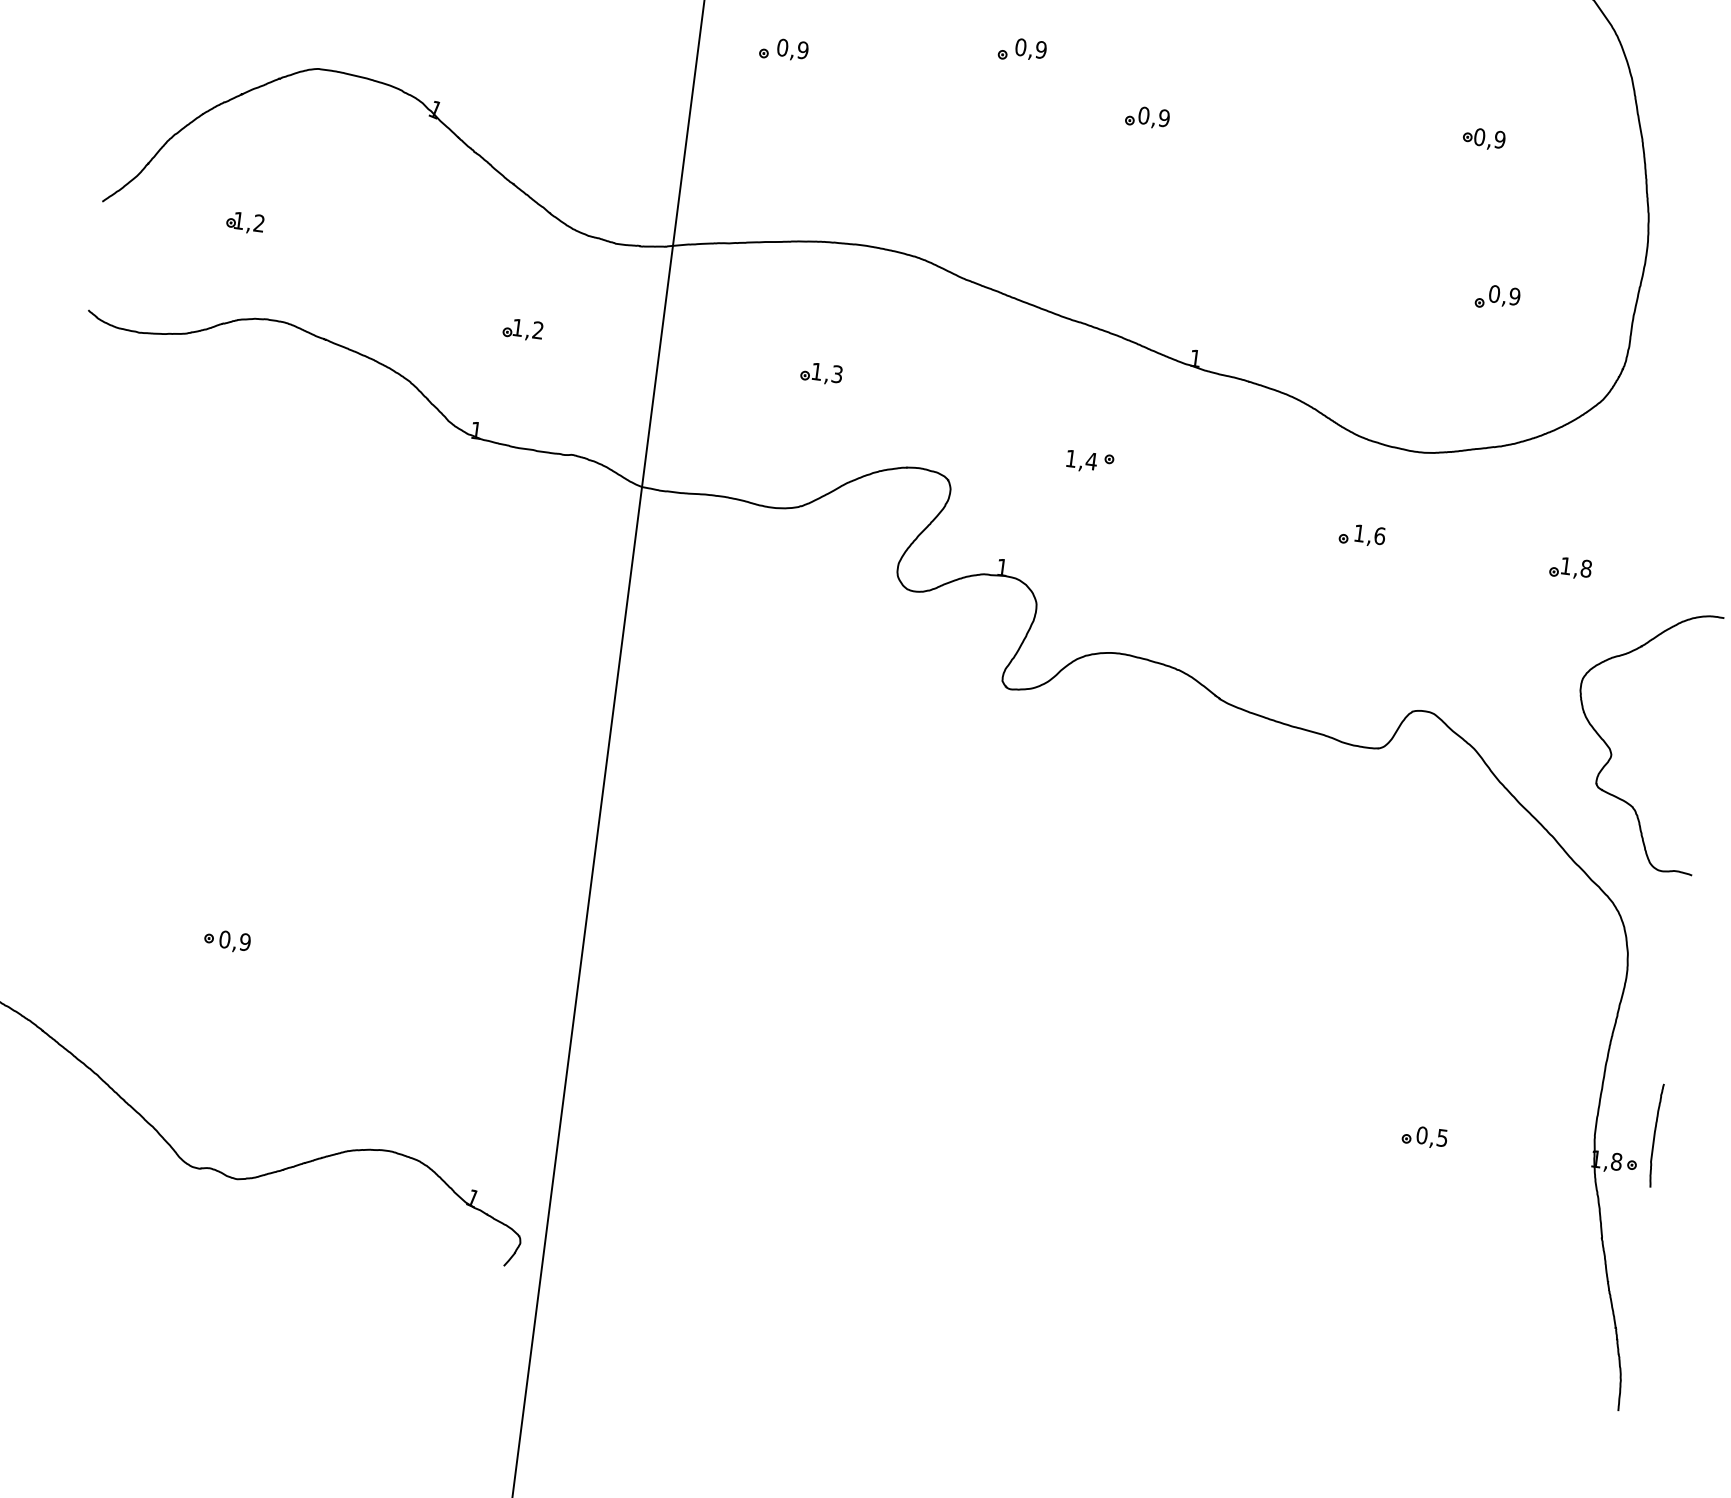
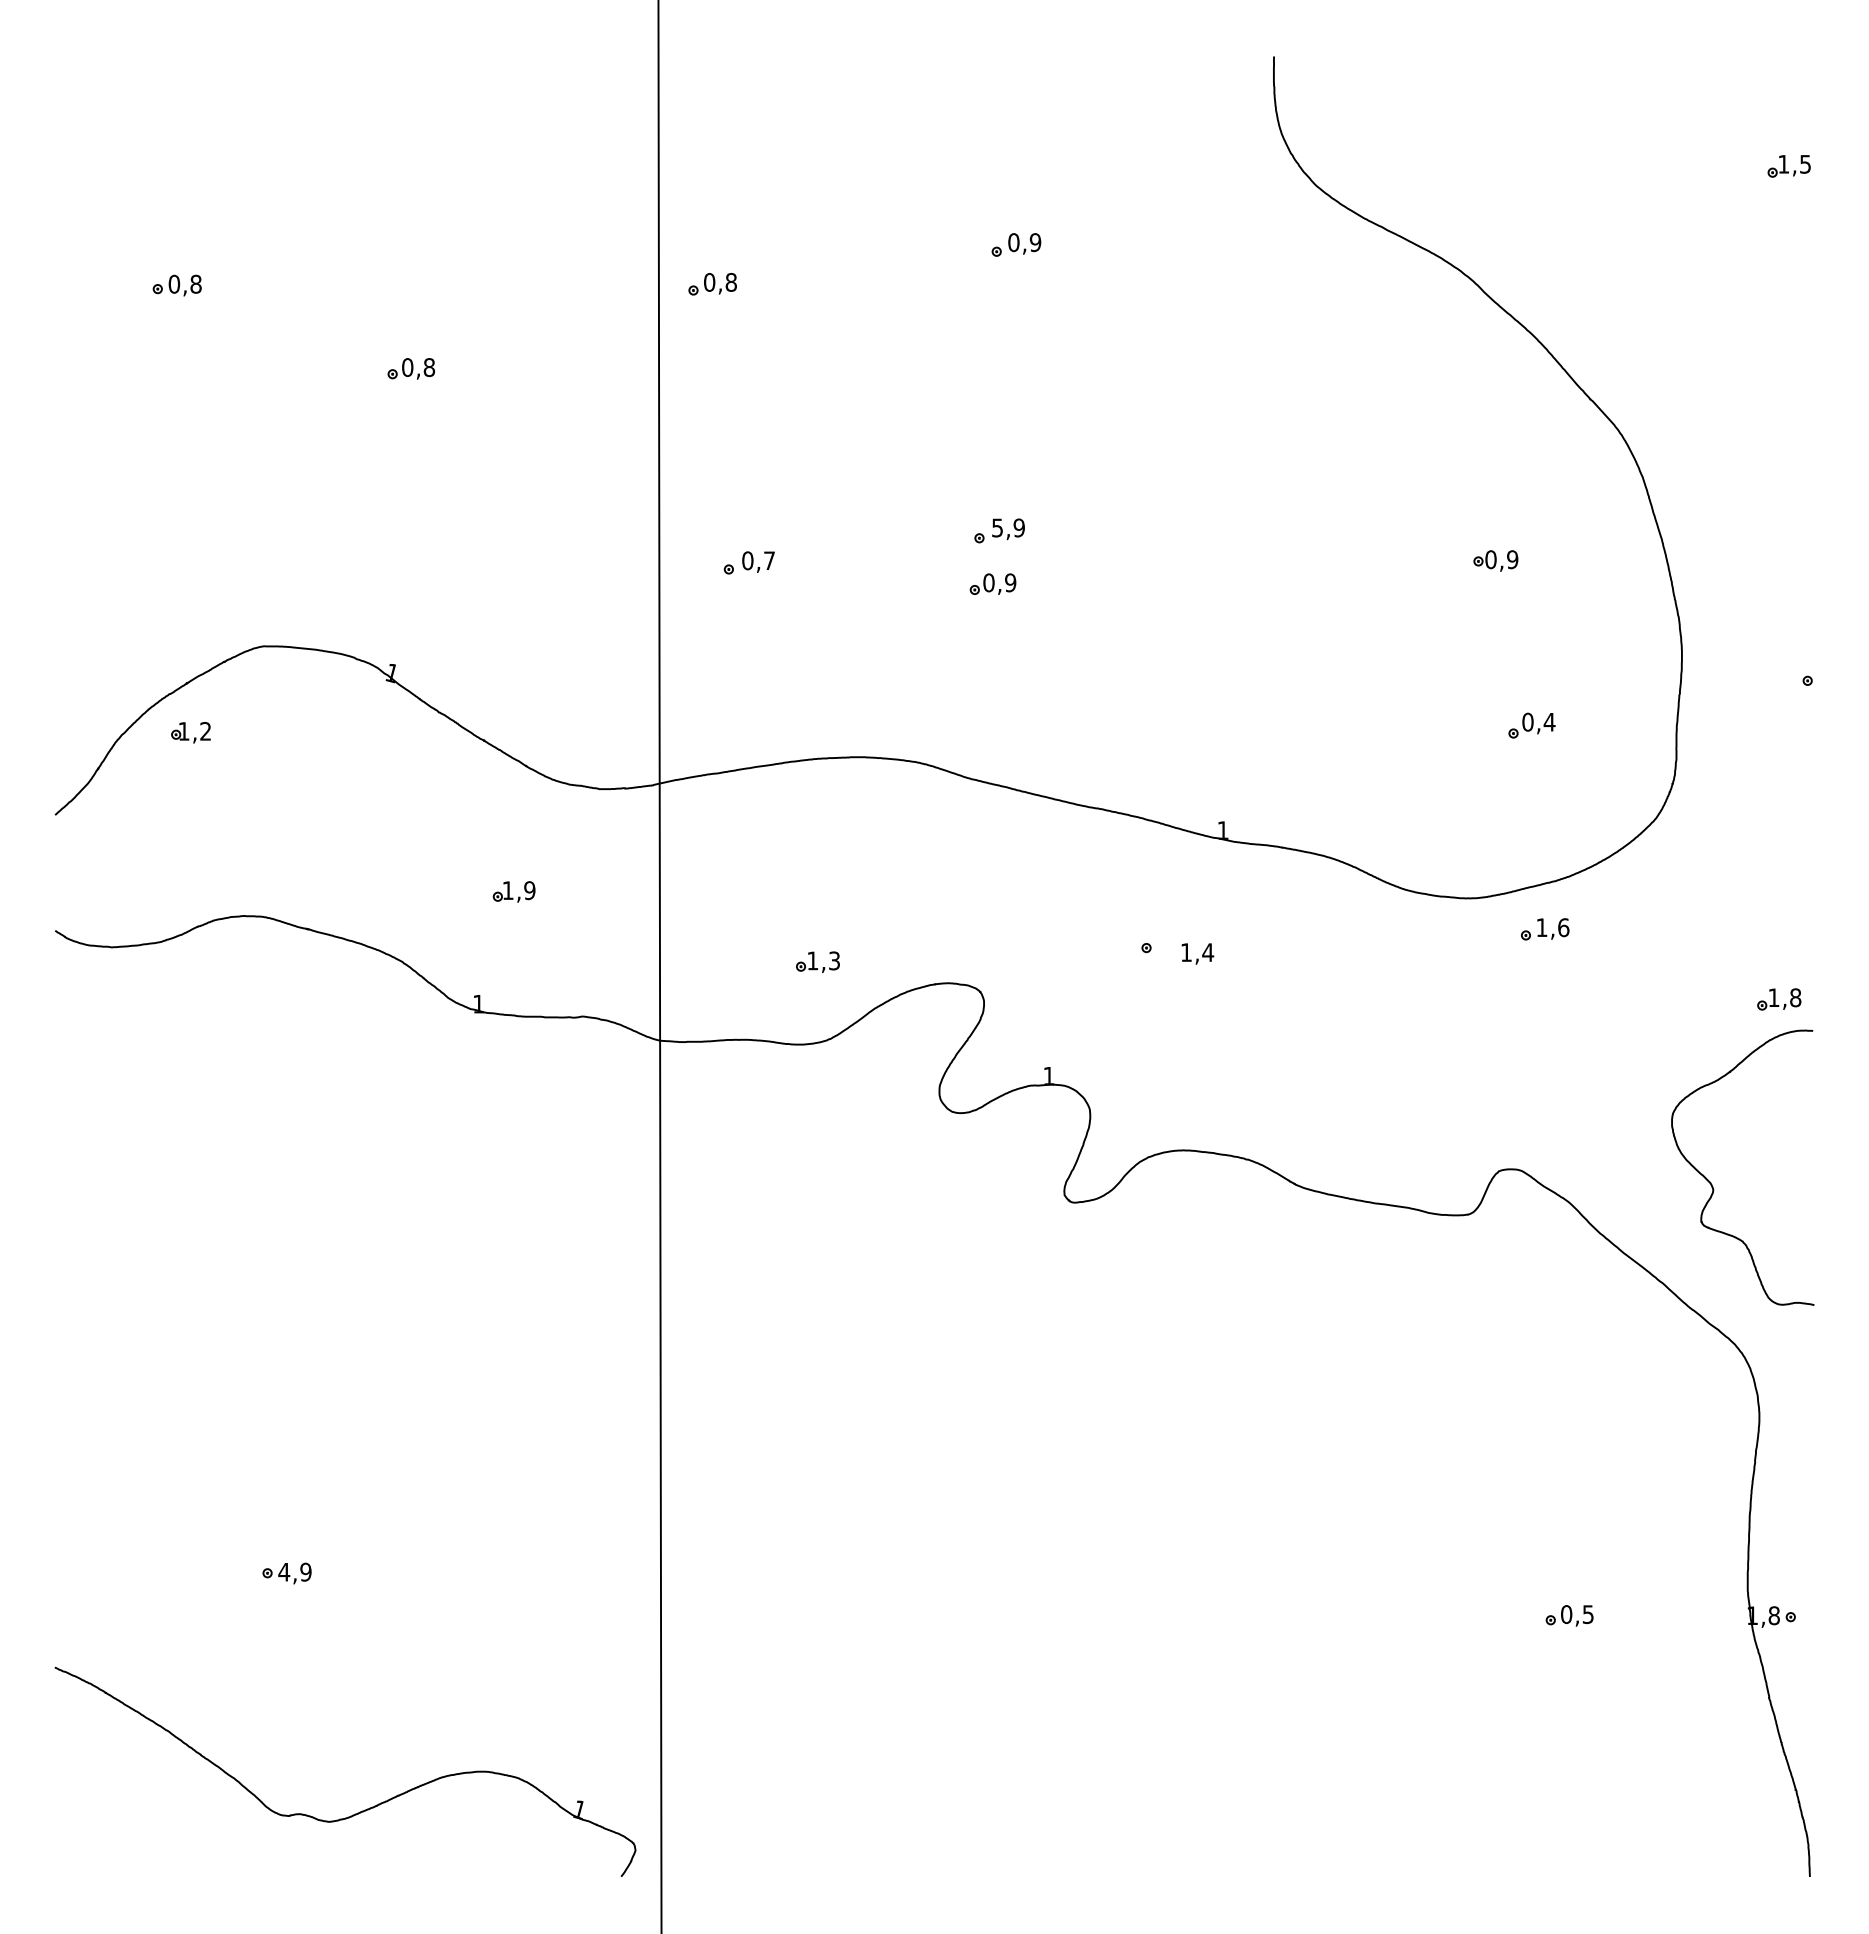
text: (1020, 46) -> (997, 527), 0,9 -> 5,9
text: (803, 50) -> (769, 560), 0,9 -> 0,7
part: (1147, 116) -> (992, 583), moved
part: (244, 222) -> (190, 732), moved
text: (1514, 296) -> (1549, 721), 0,9 -> 0,4
text: (537, 330) -> (529, 890), 1,2 -> 1,9
part: (821, 372) -> (817, 961), moved
text: (1081, 460) -> (1197, 953), moved
part: (1362, 535) -> (1545, 929), moved
part: (1570, 568) -> (1779, 999), moved
text: (225, 938) -> (284, 1571), 0,9 -> 4,9
curve: (1655, 1135) -> (1811, 1582), removed

